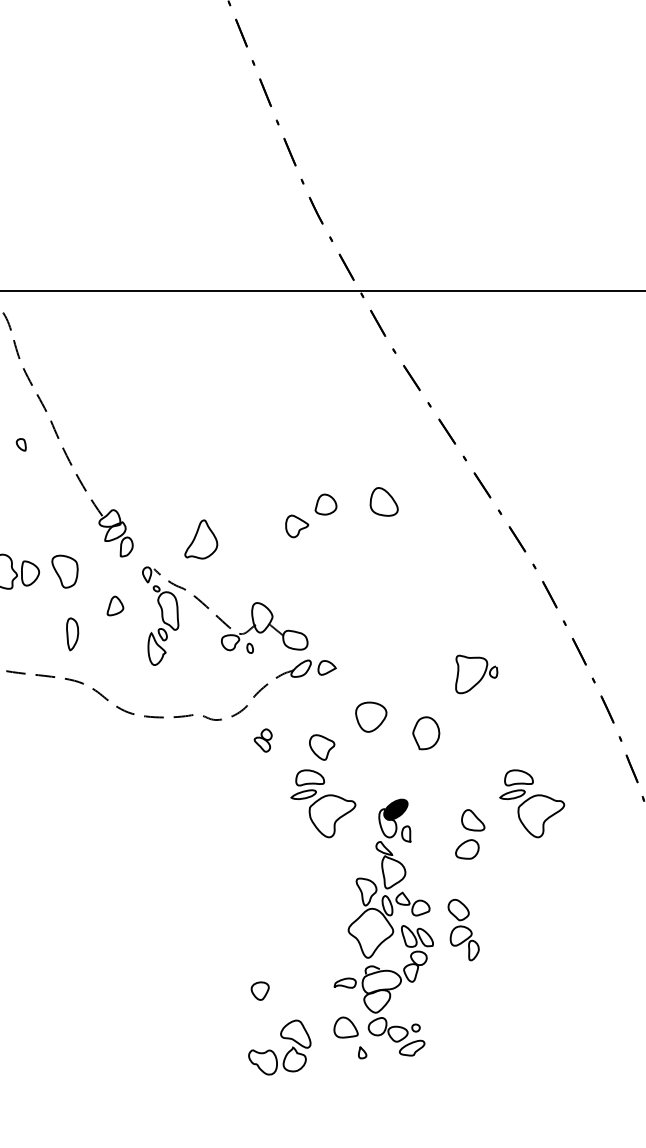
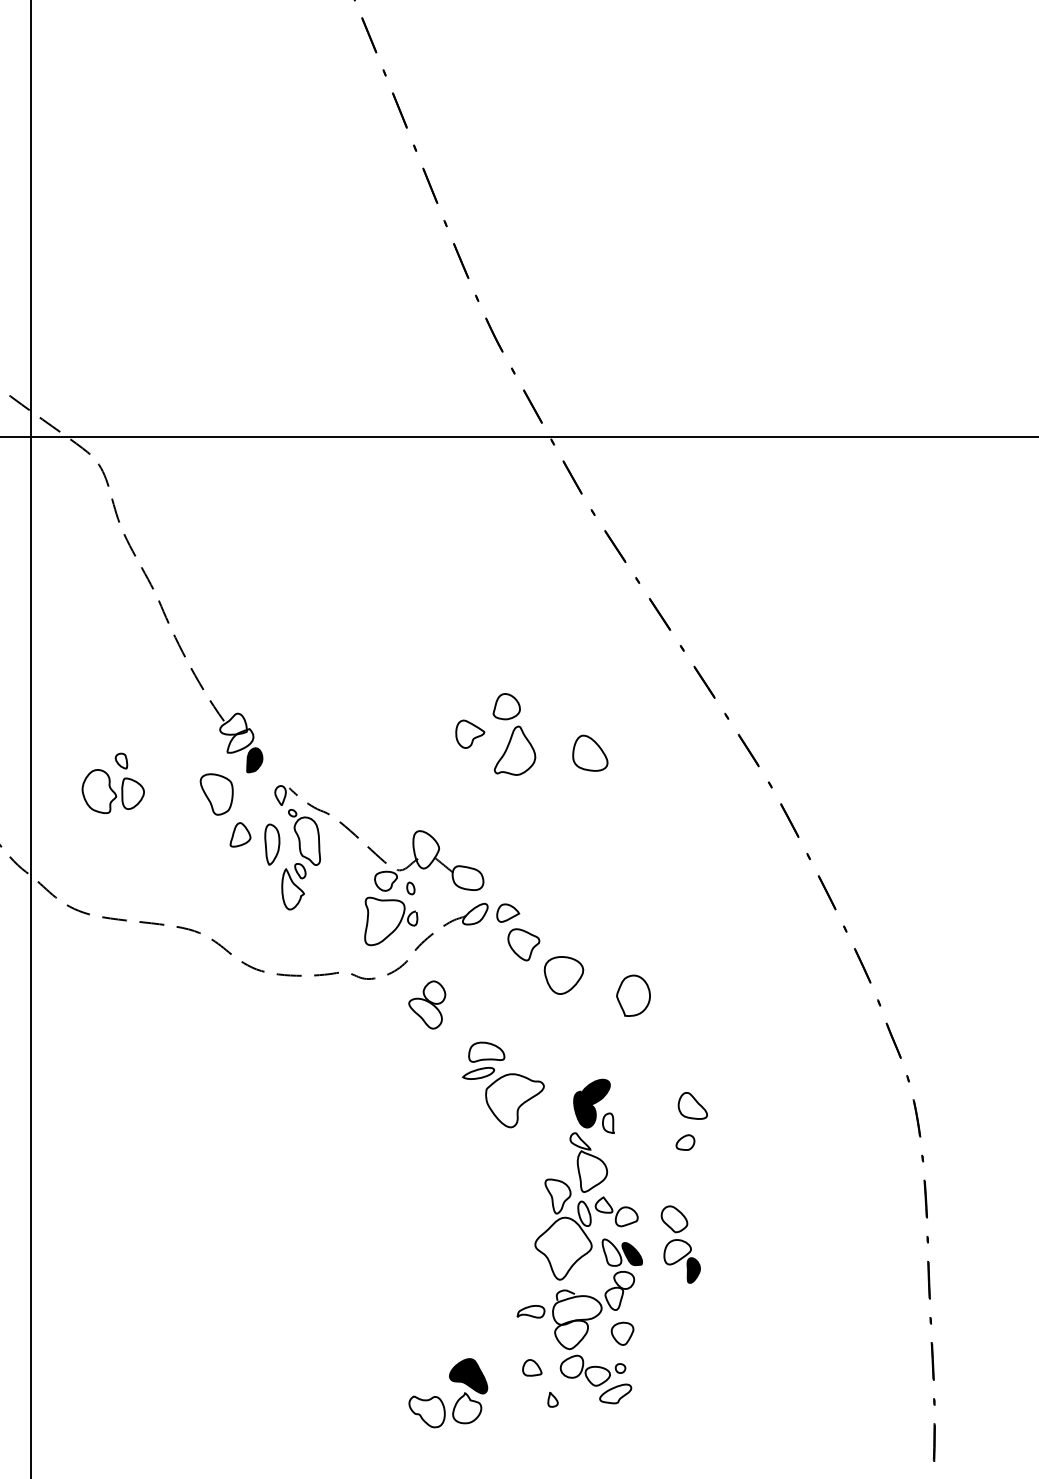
part: (21, 444) -> (121, 760), moved
part: (384, 501) -> (590, 752), moved
part: (200, 539) -> (514, 750), moved
fill: (126, 547) -> (254, 760), added
part: (64, 571) -> (216, 794), moved
part: (72, 634) -> (272, 844), moved
part: (476, 674) -> (391, 921), moved
part: (263, 740) -> (427, 1004), size x1.67
part: (321, 747) -> (523, 944), moved
part: (531, 803) -> (766, 1084), removed
fill: (387, 823) -> (584, 1109), added
part: (467, 849) -> (685, 1142), size x0.62
fill: (425, 937) -> (632, 1253), added
fill: (473, 950) -> (693, 1270), added
part: (260, 990) -> (622, 1333), moved
part: (346, 1027) -> (532, 1367), size x0.62
fill: (295, 1034) -> (468, 1376), added

